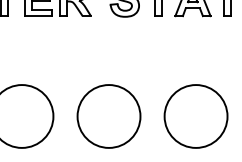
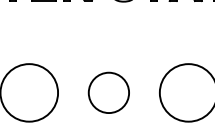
circle: (108, 116) -> (108, 92), size x0.7

